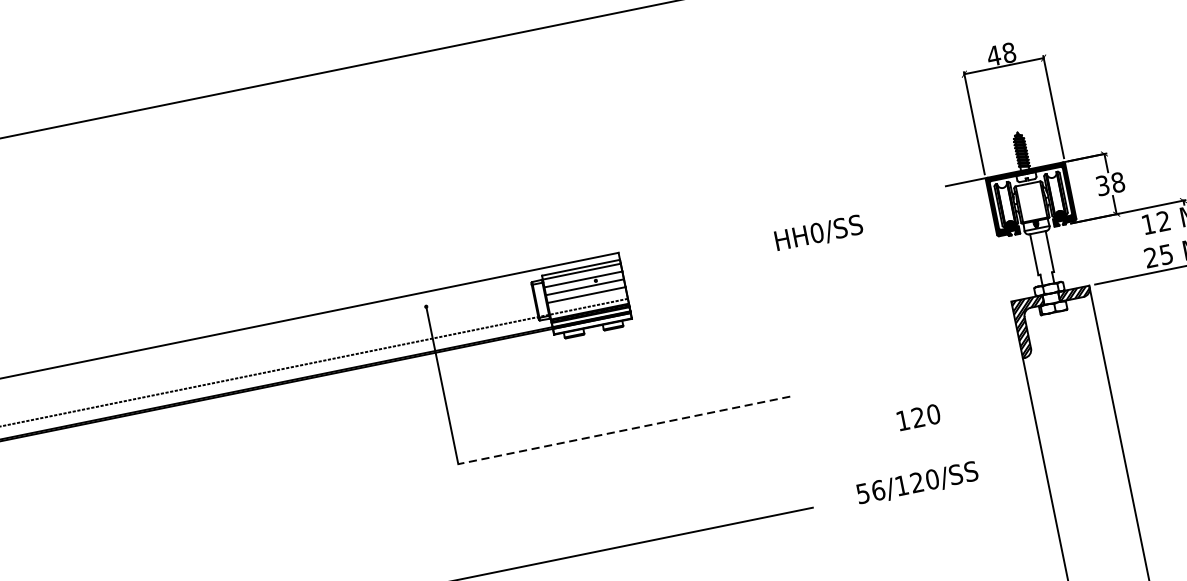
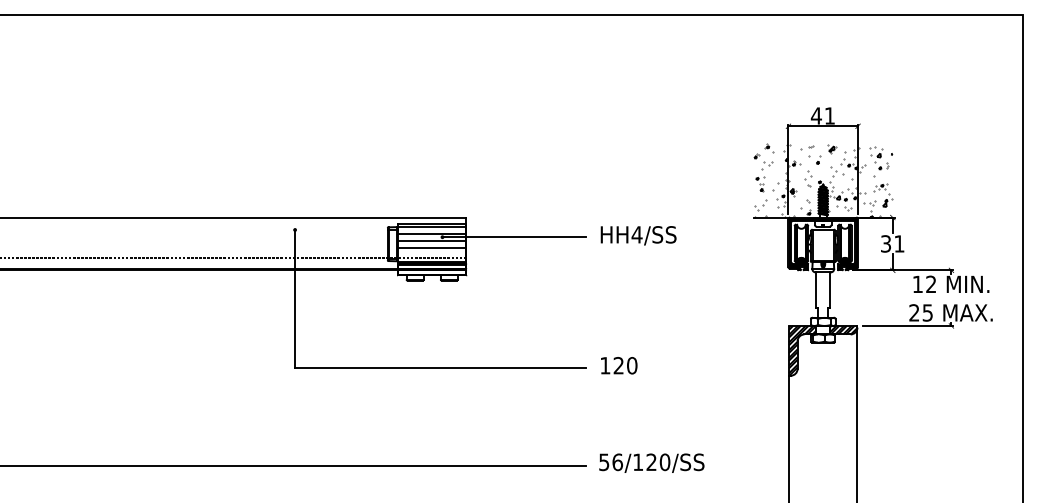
text: (1008, 52) -> (829, 115), 48 -> 41
hatch: (1016, 127) -> (823, 180), added
text: (1118, 182) -> (899, 243), 38 -> 31
text: (816, 232) -> (636, 234), HH0/SS -> HH4/SS
line: (678, 264) -> (514, 237), added
text: (919, 417) -> (619, 365), moved
line: (624, 430) -> (440, 368), dashed -> solid
text: (917, 482) -> (651, 462), moved

